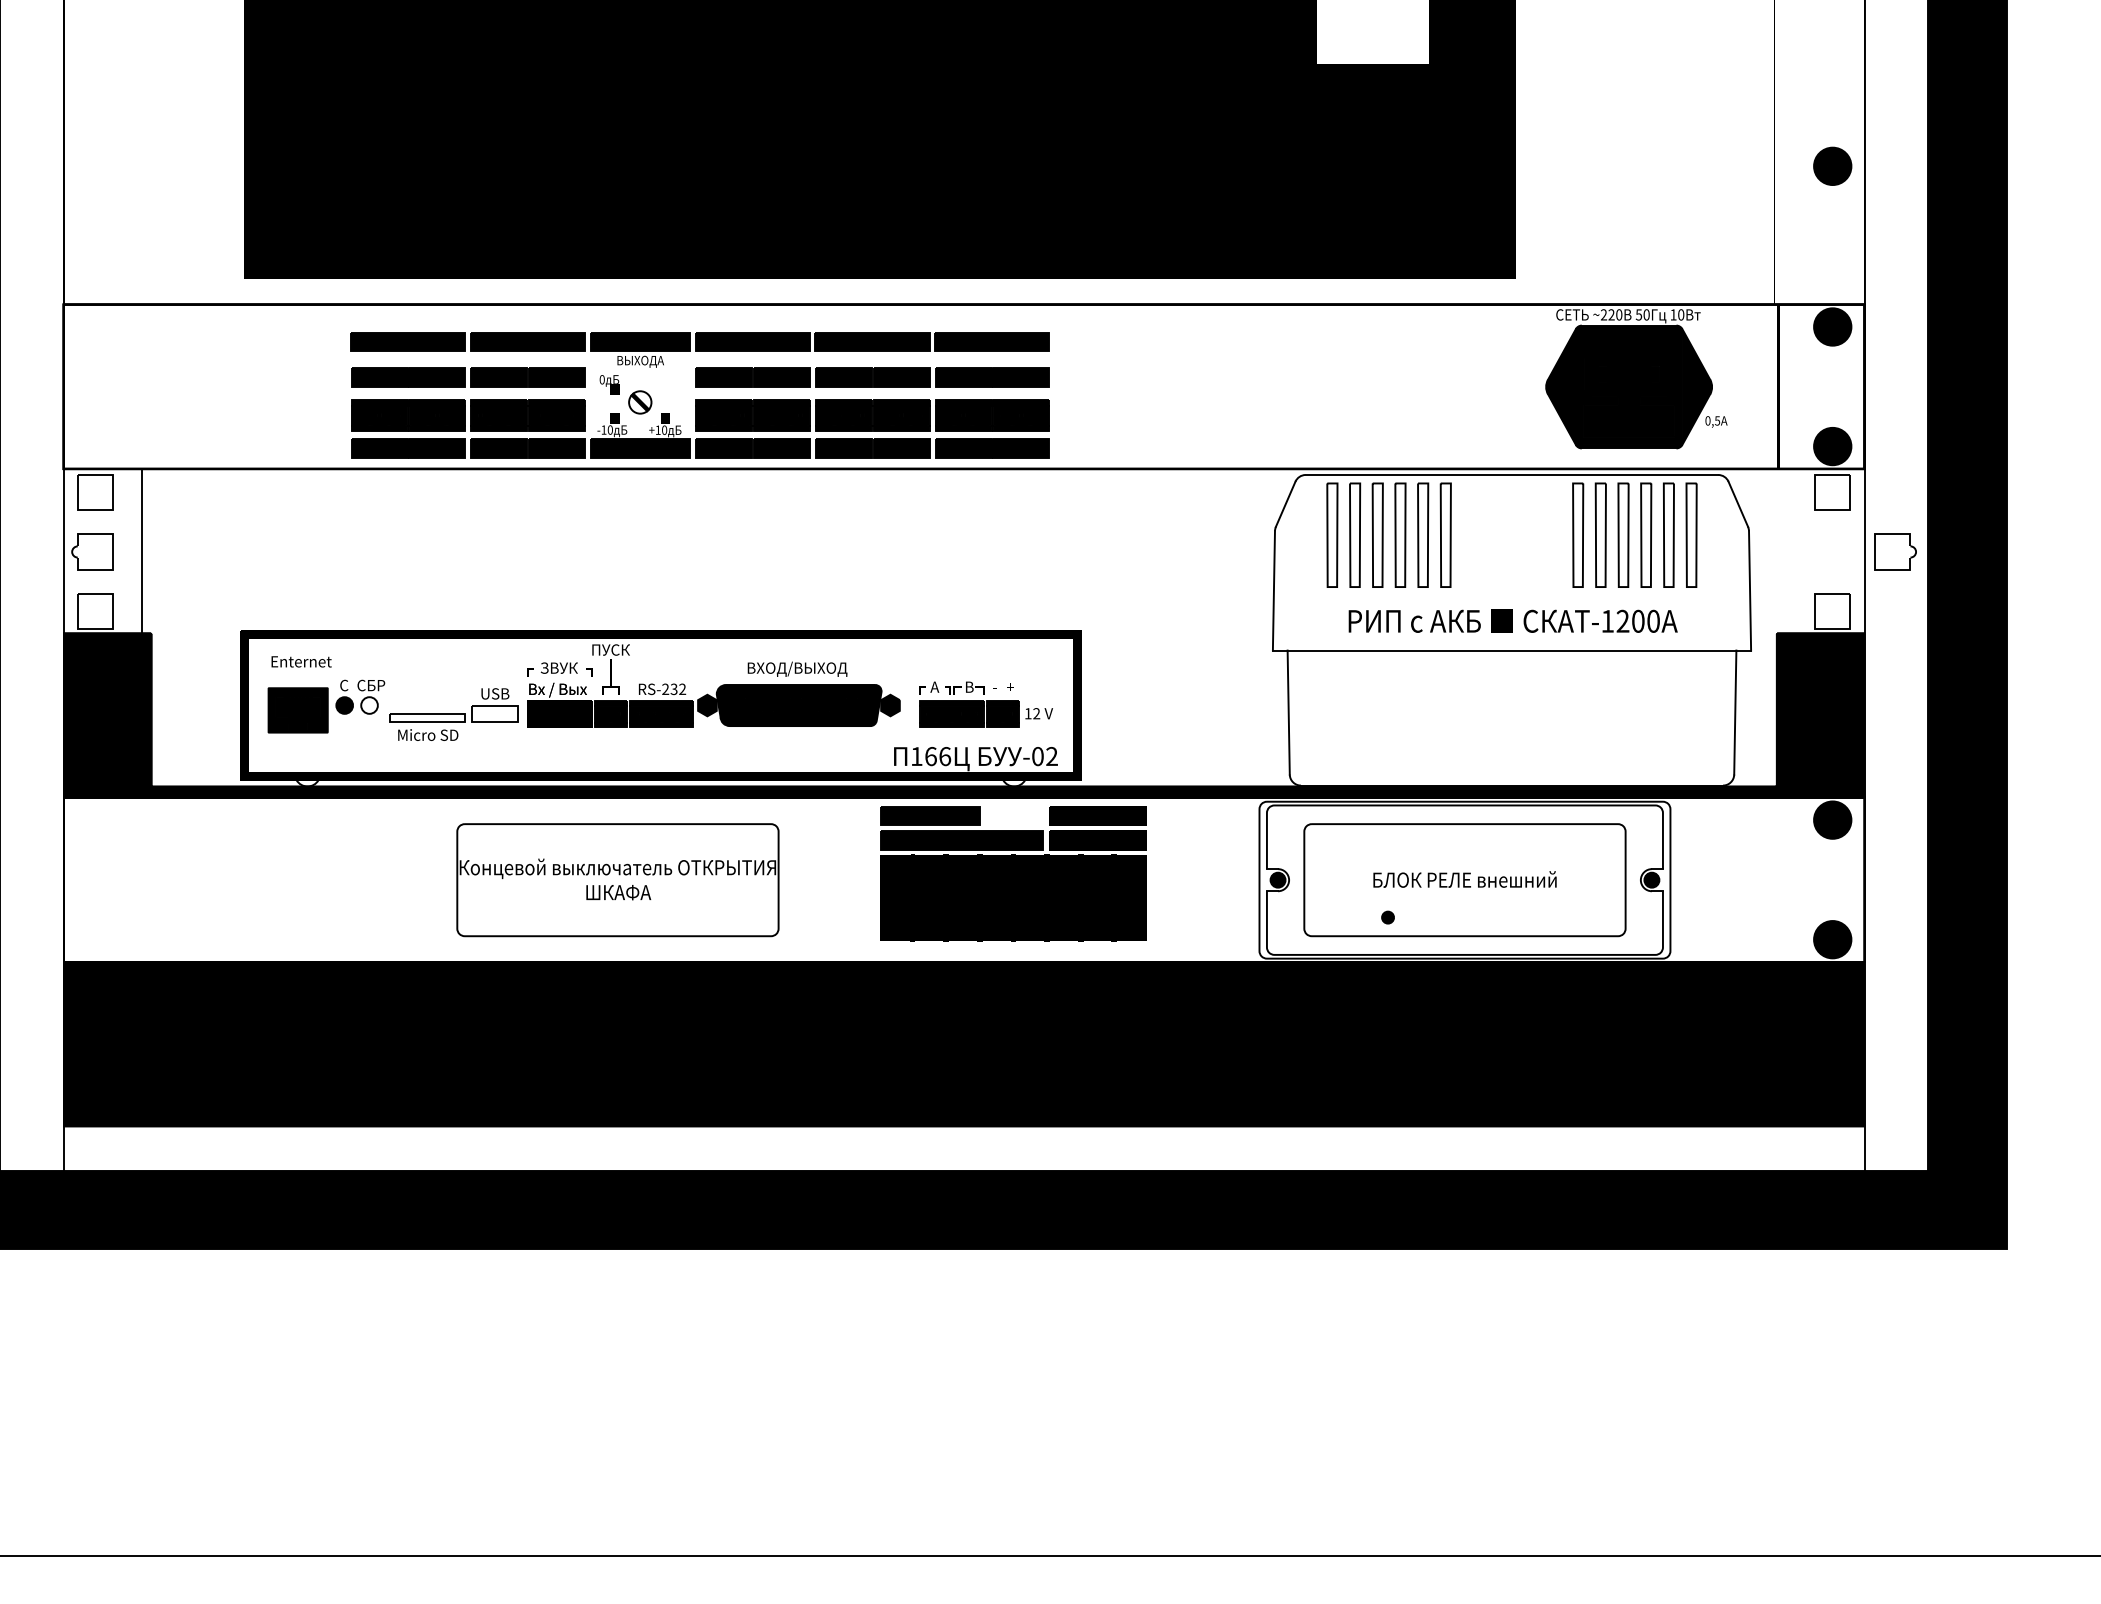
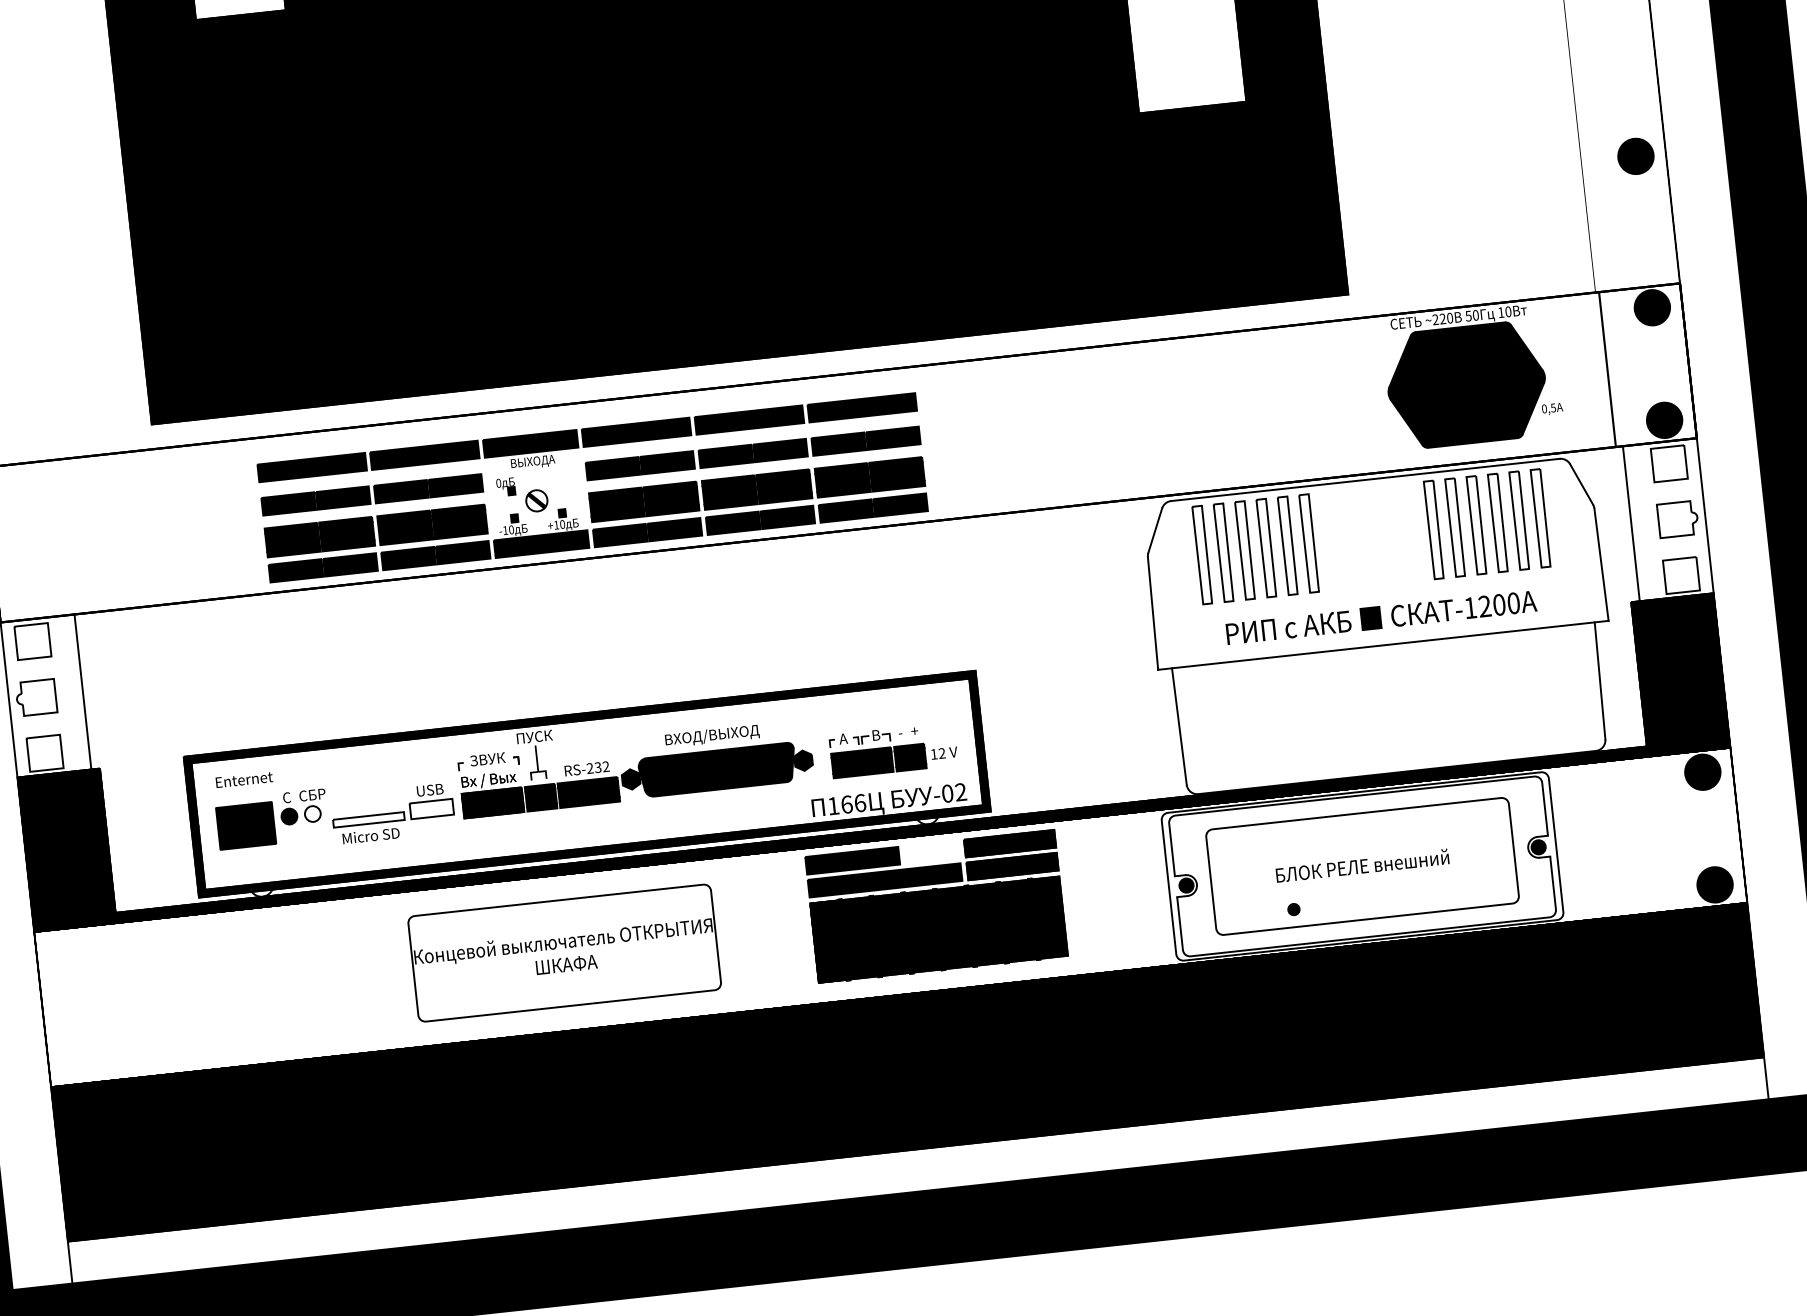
line: (1786, 550) -> (1631, 523), added
part: (1895, 551) -> (1677, 518), moved

